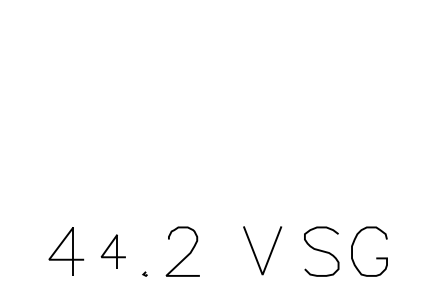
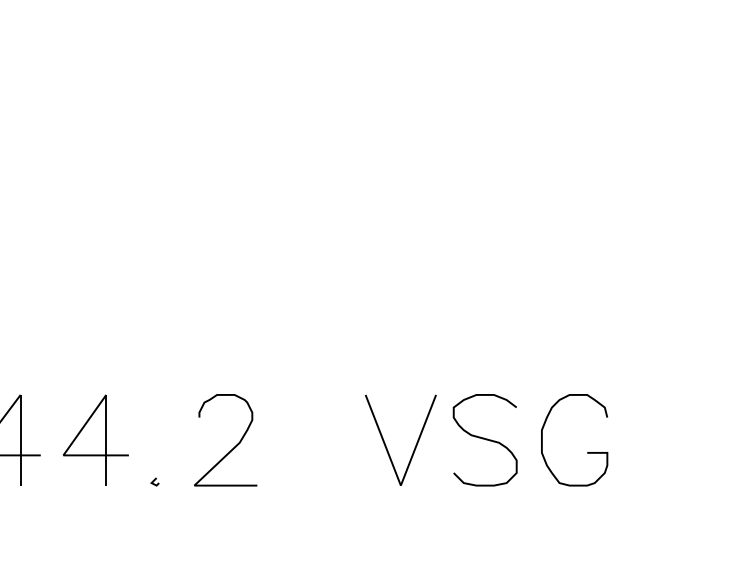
part: (113, 251) -> (95, 439), size x1.43
curve: (255, 253) -> (387, 445), moved

